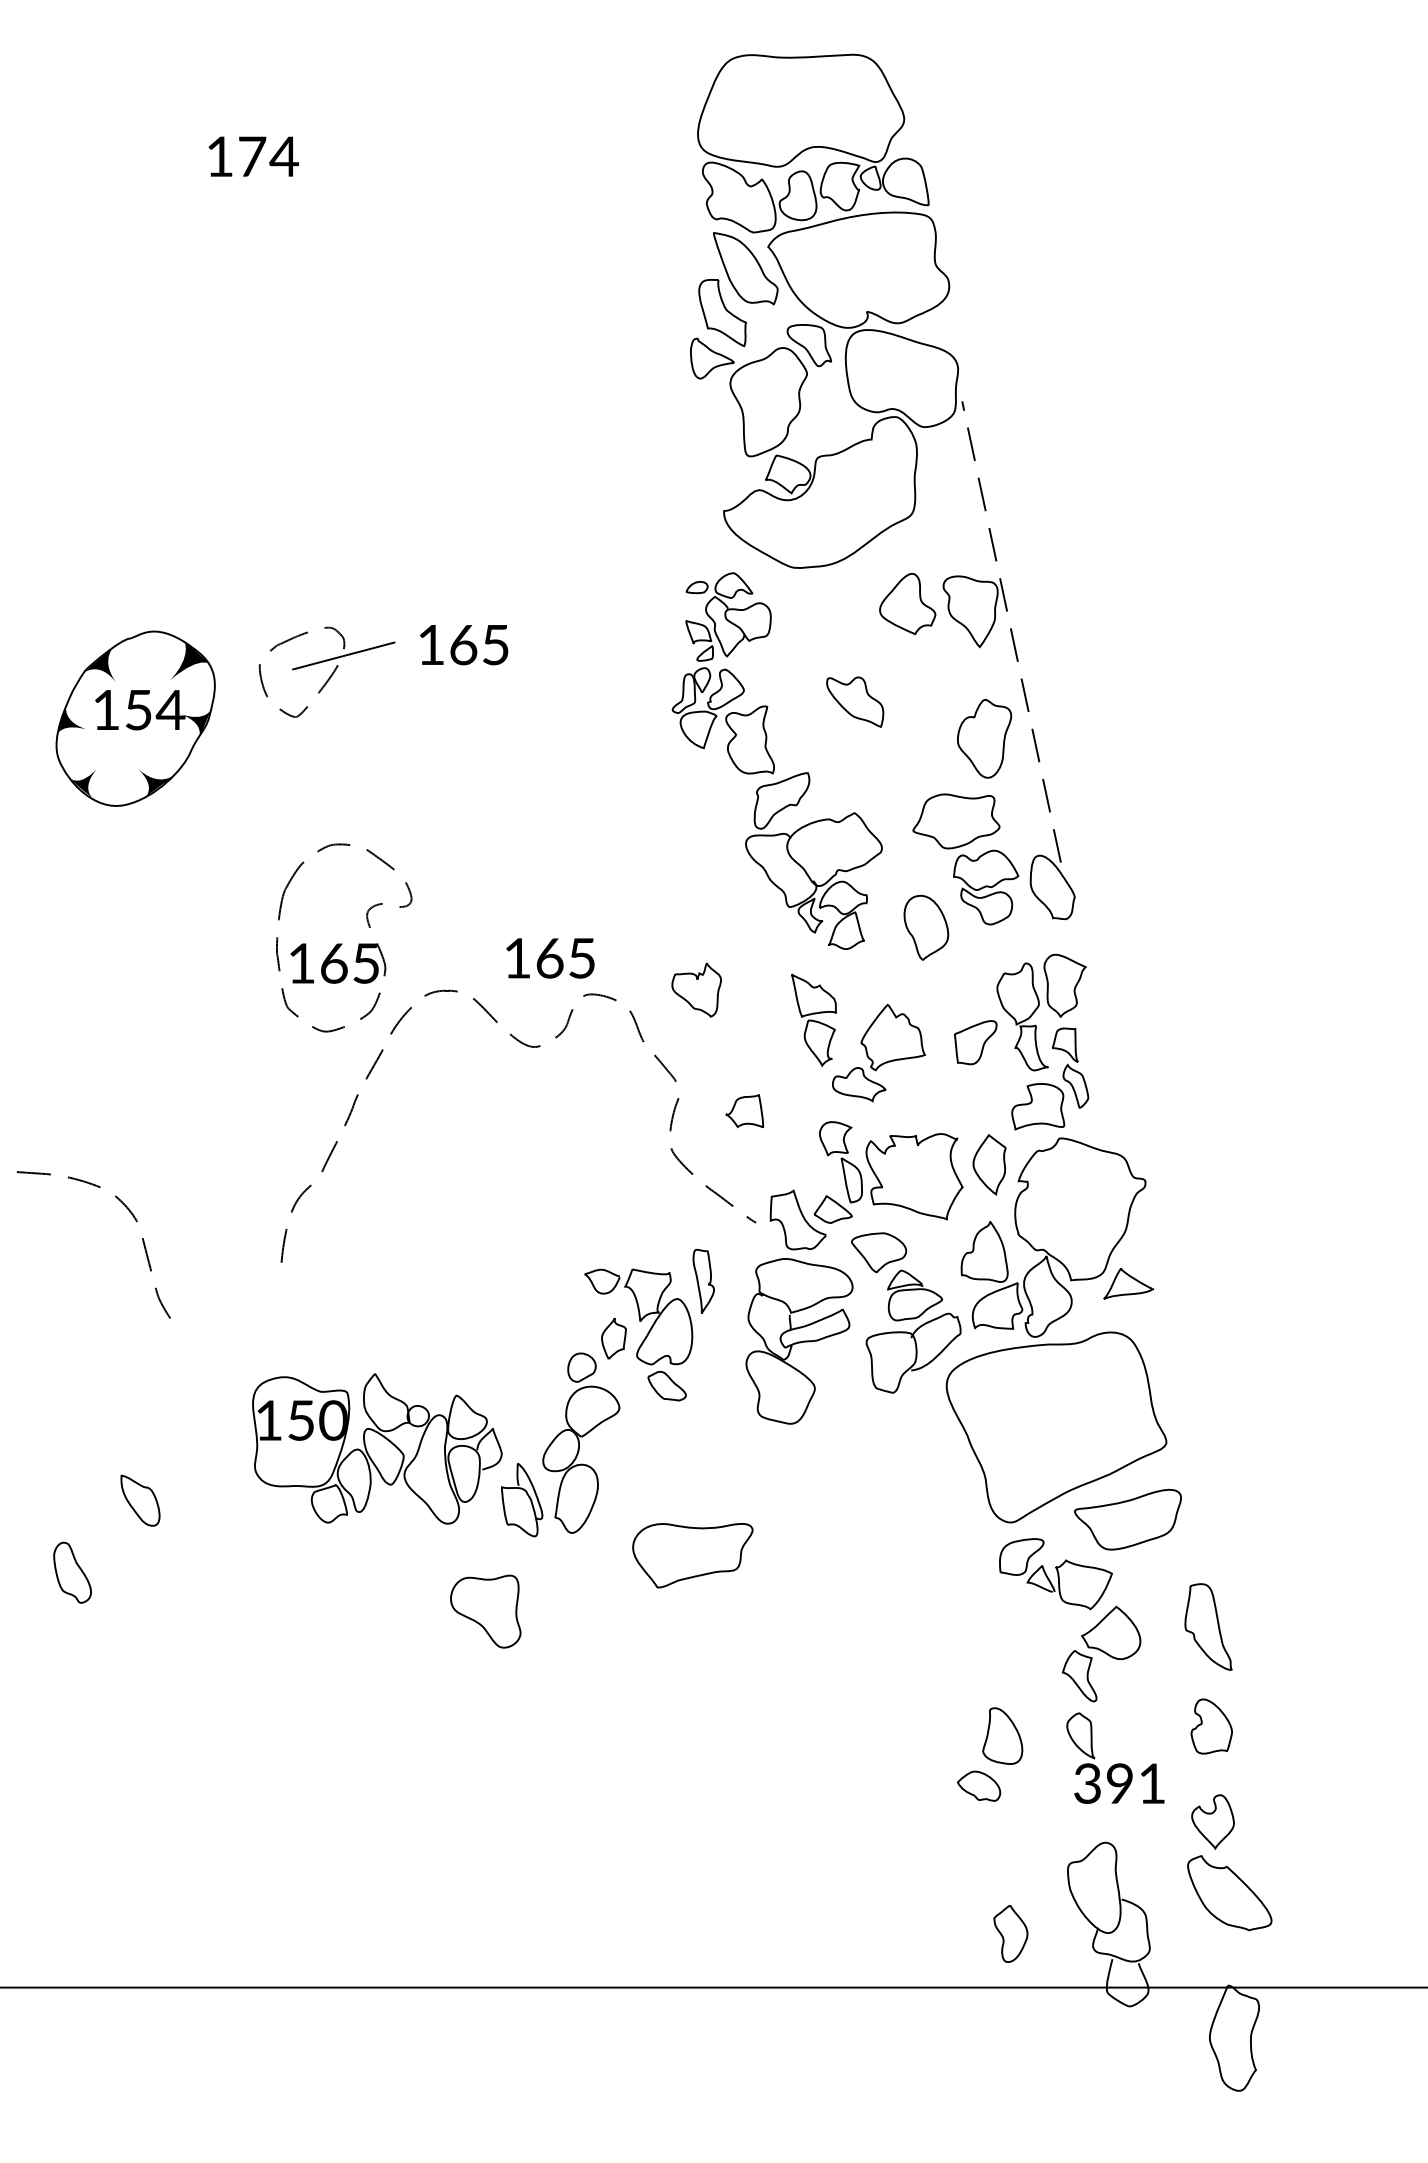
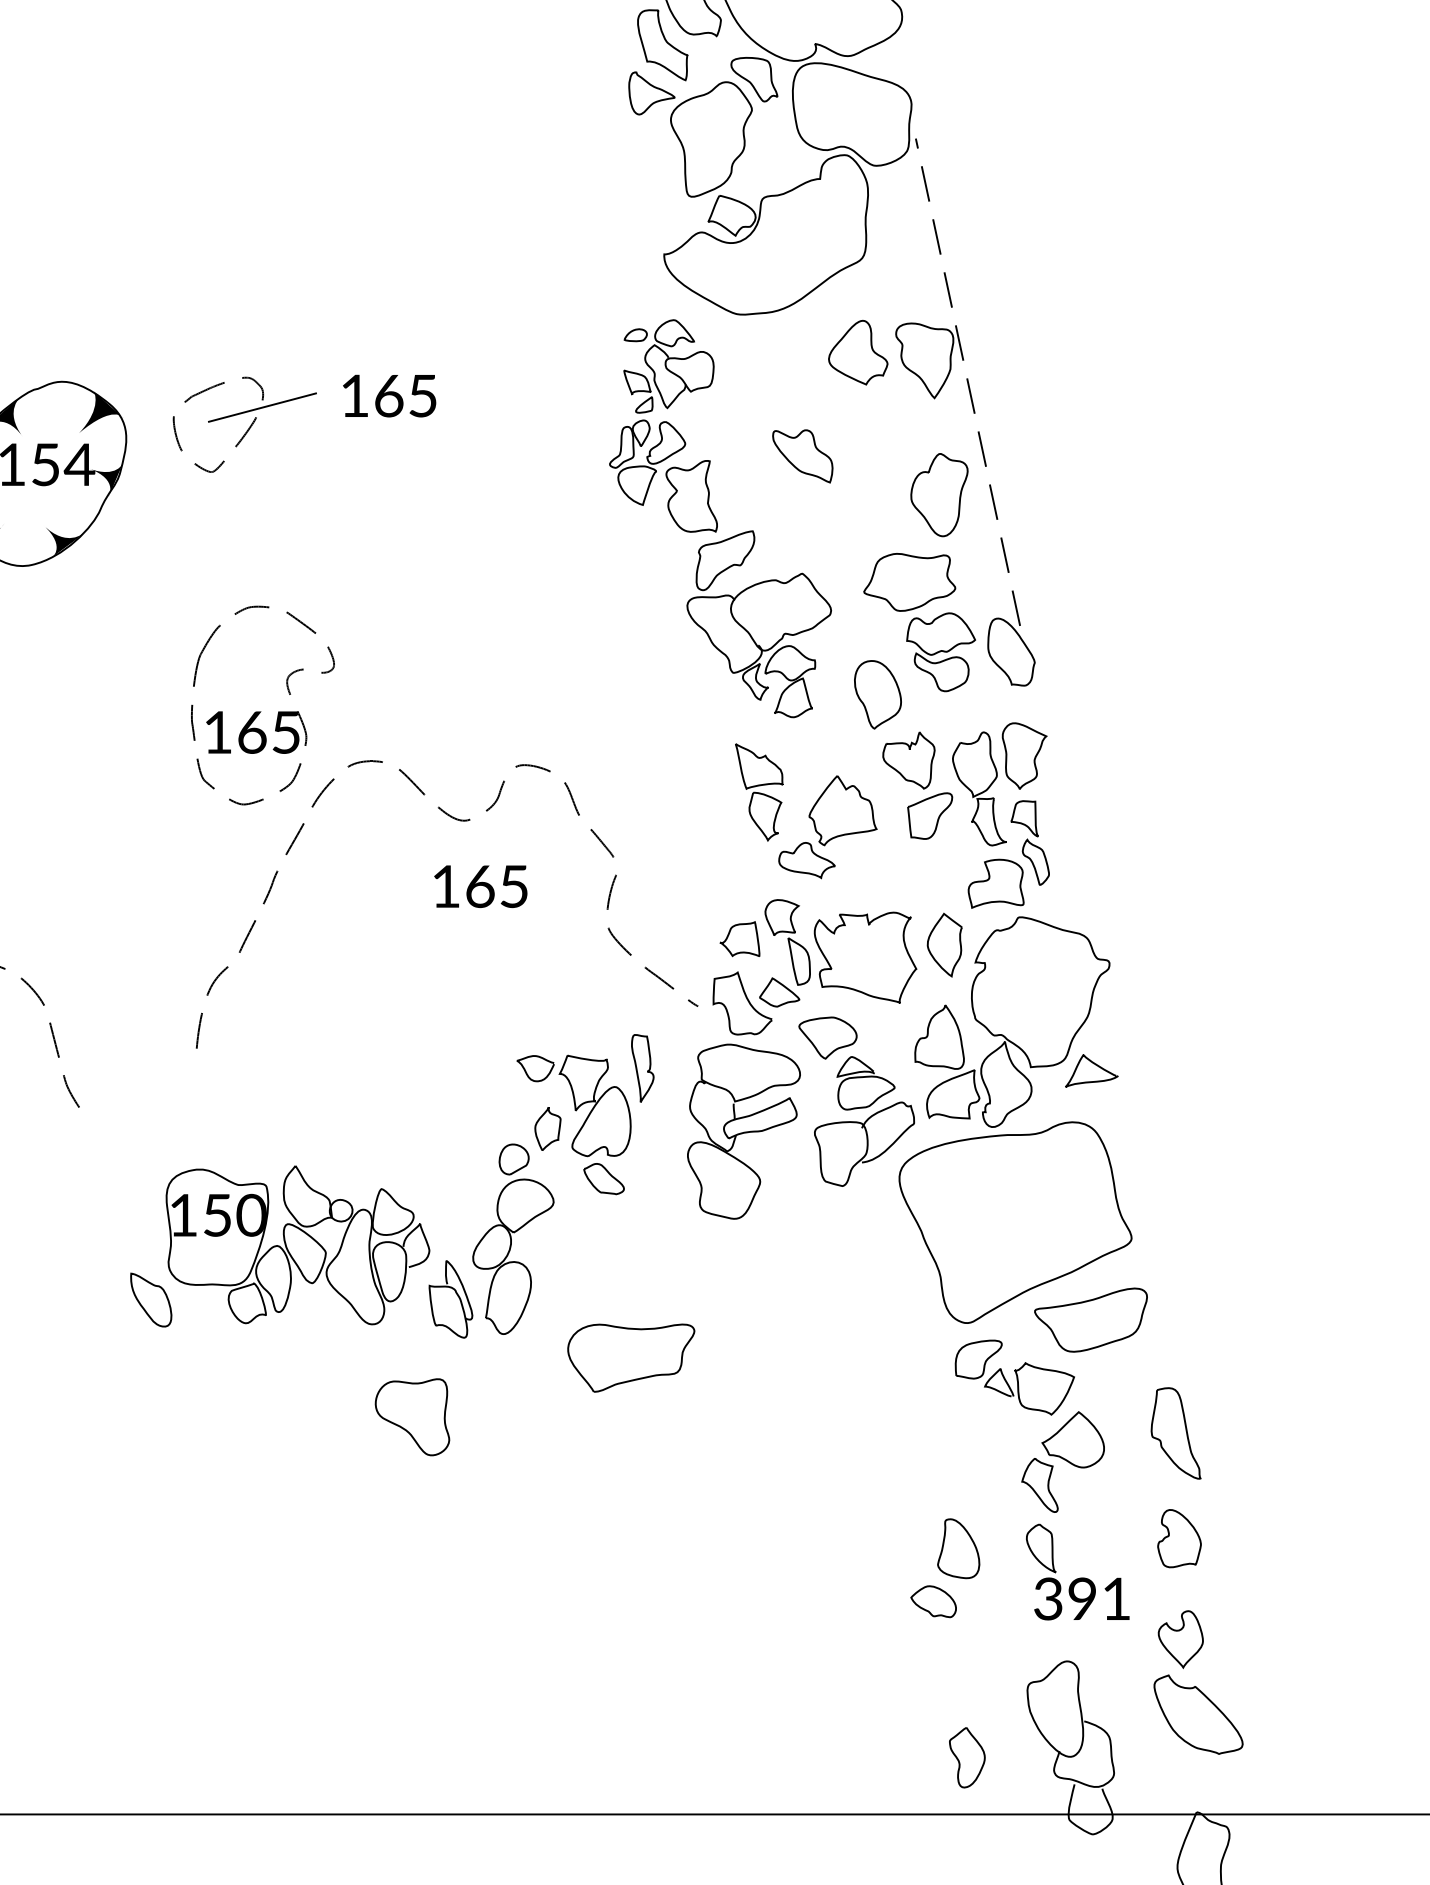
text: (550, 958) -> (480, 886), moved
part: (696, 989) -> (908, 759), moved
part: (744, 1111) -> (739, 939), moved
part: (140, 1500) -> (151, 1299), moved

